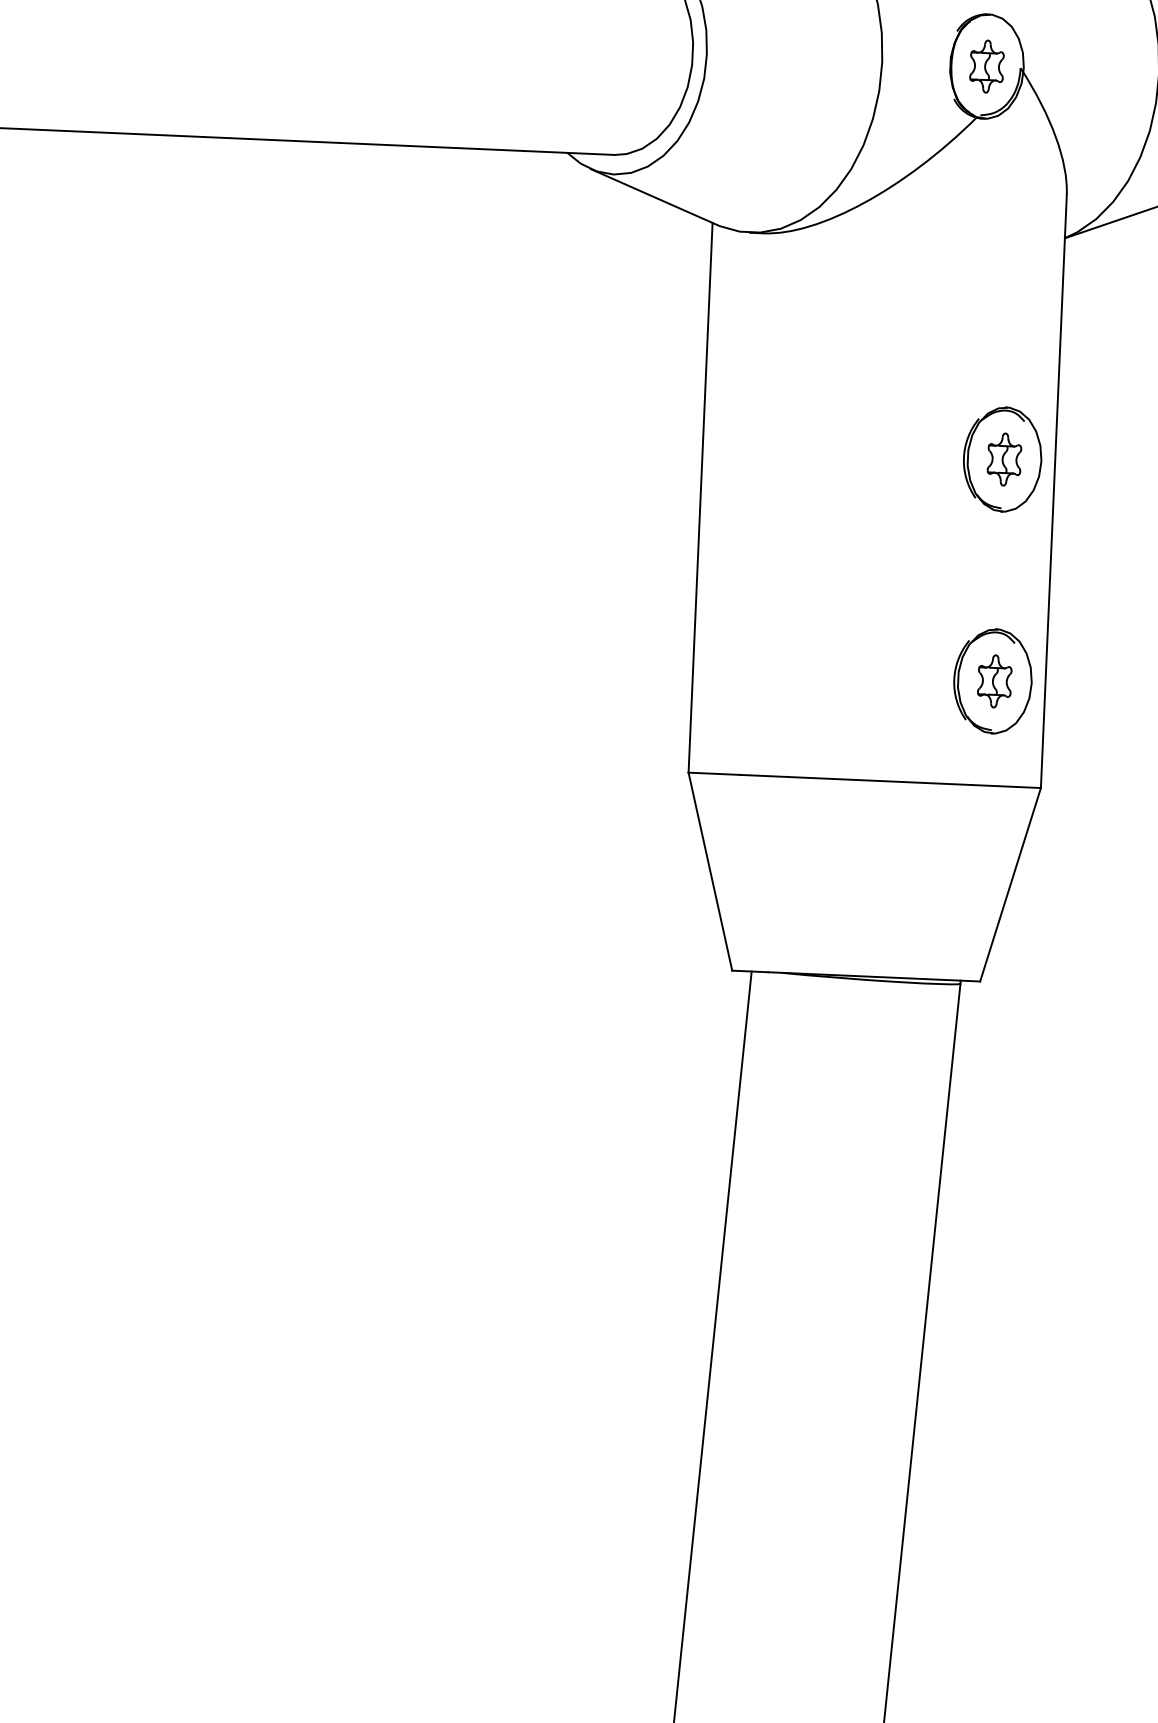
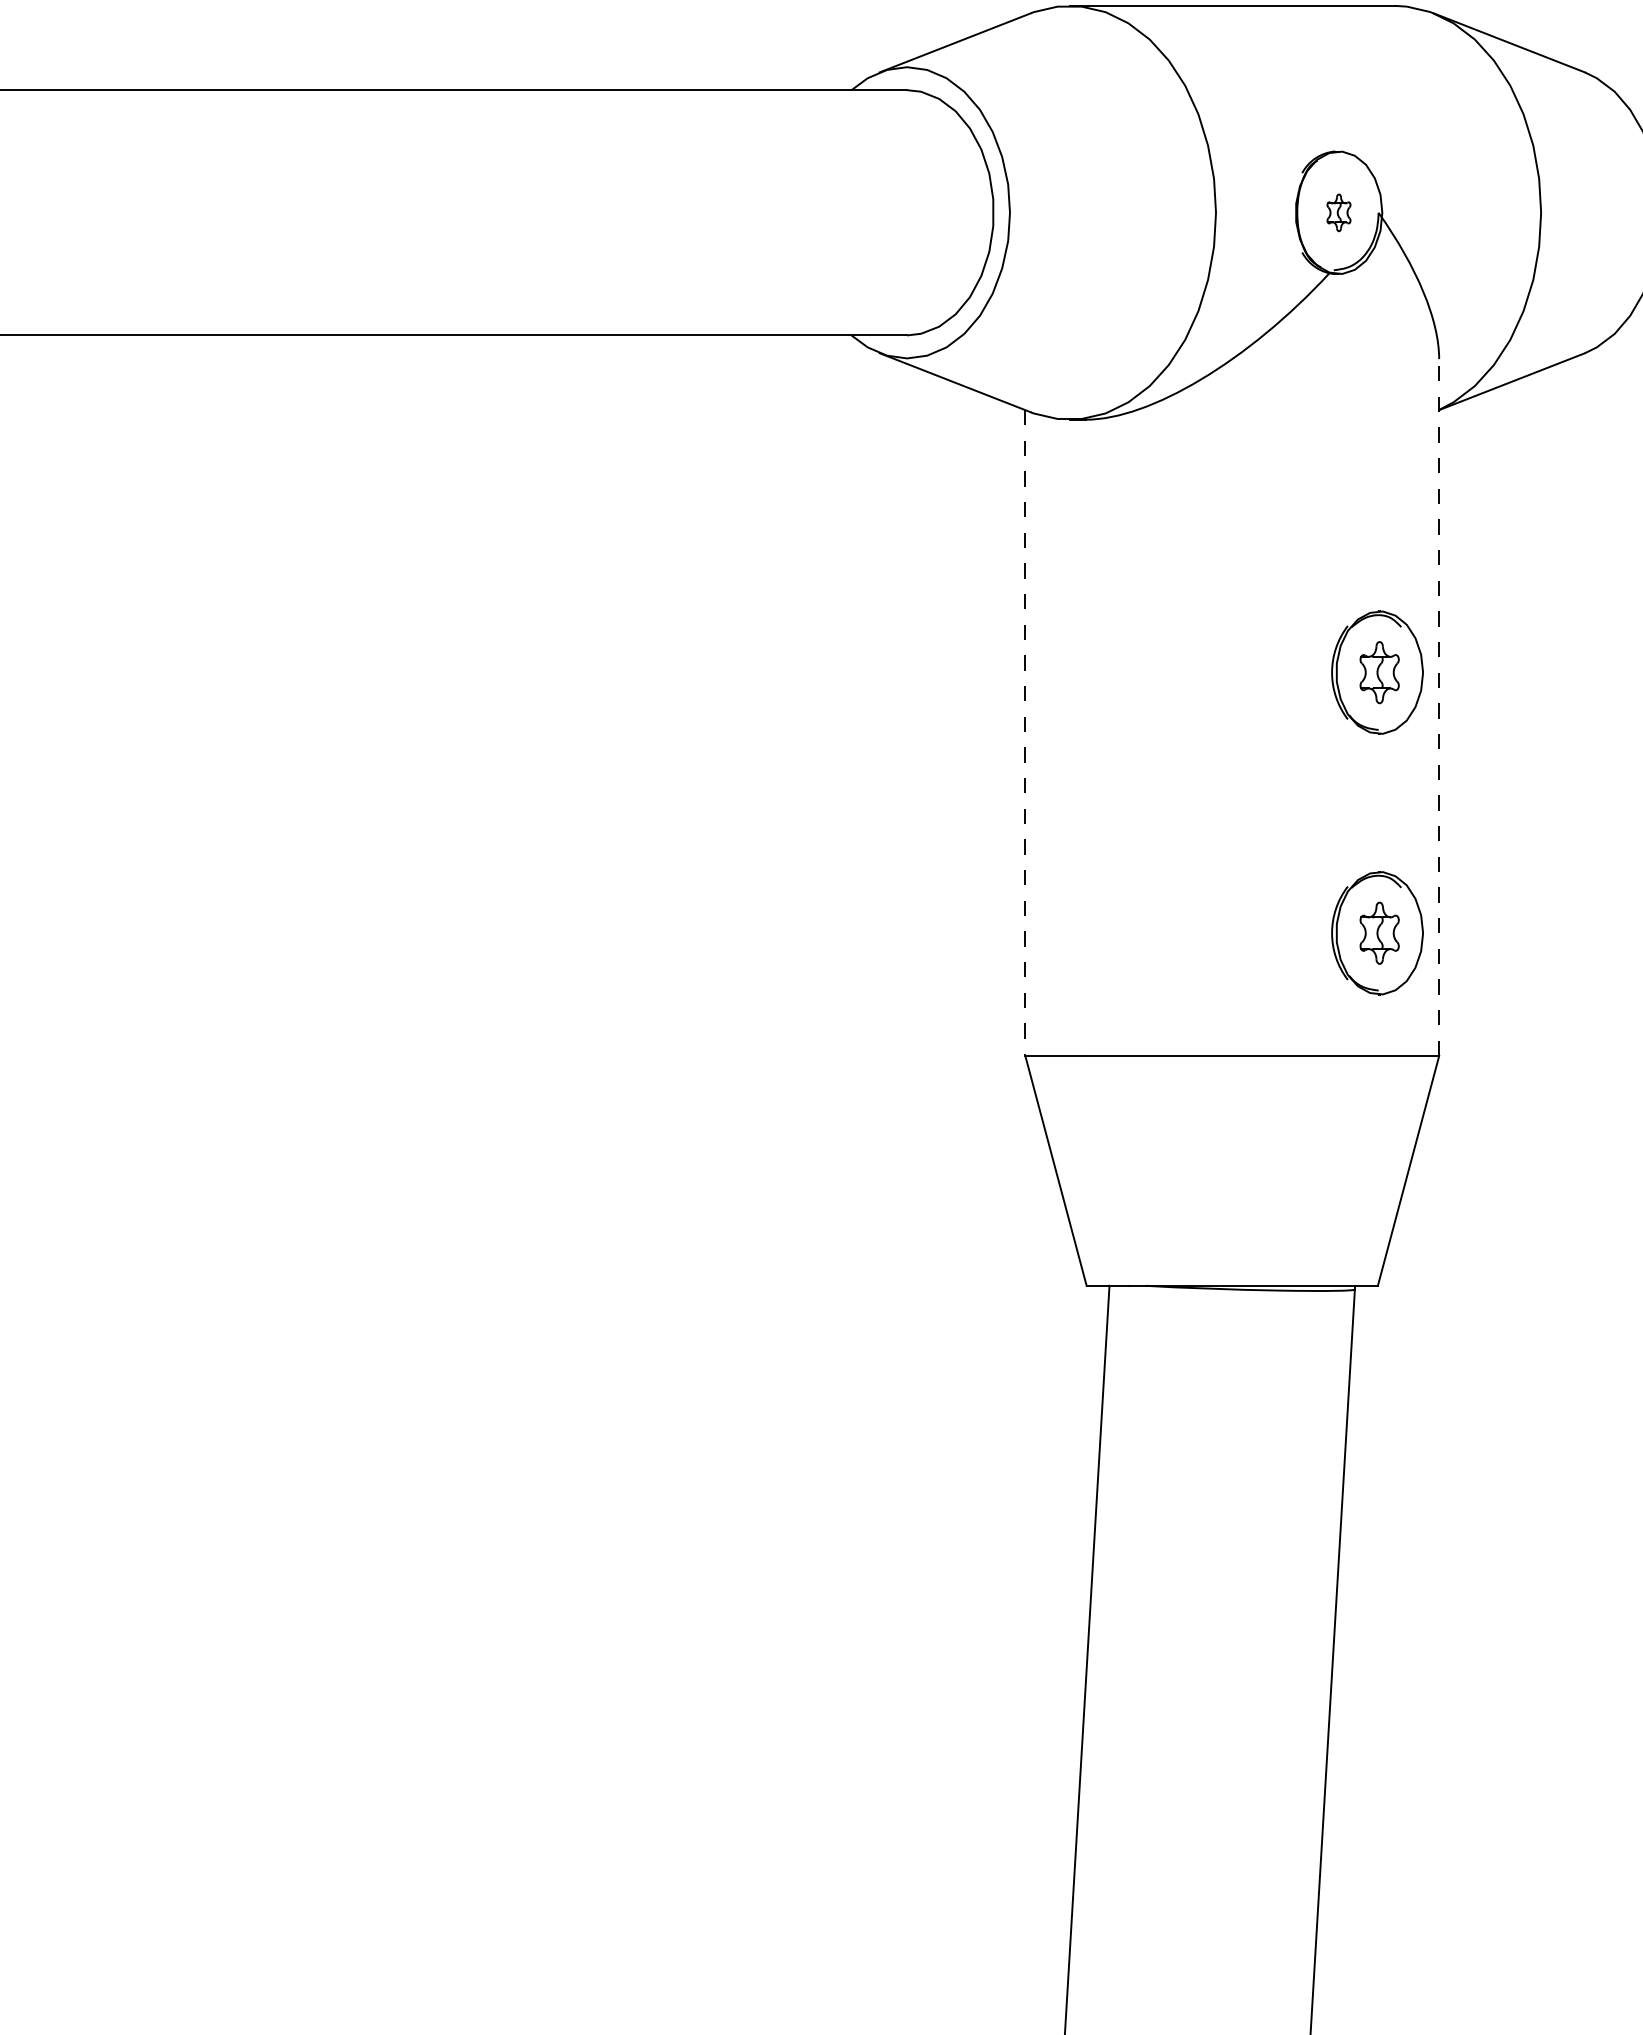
part: (986, 66) -> (1338, 212), size x0.6
line: (1054, 491) -> (1439, 707), solid -> dashed
line: (700, 498) -> (1025, 733), solid -> dashed

